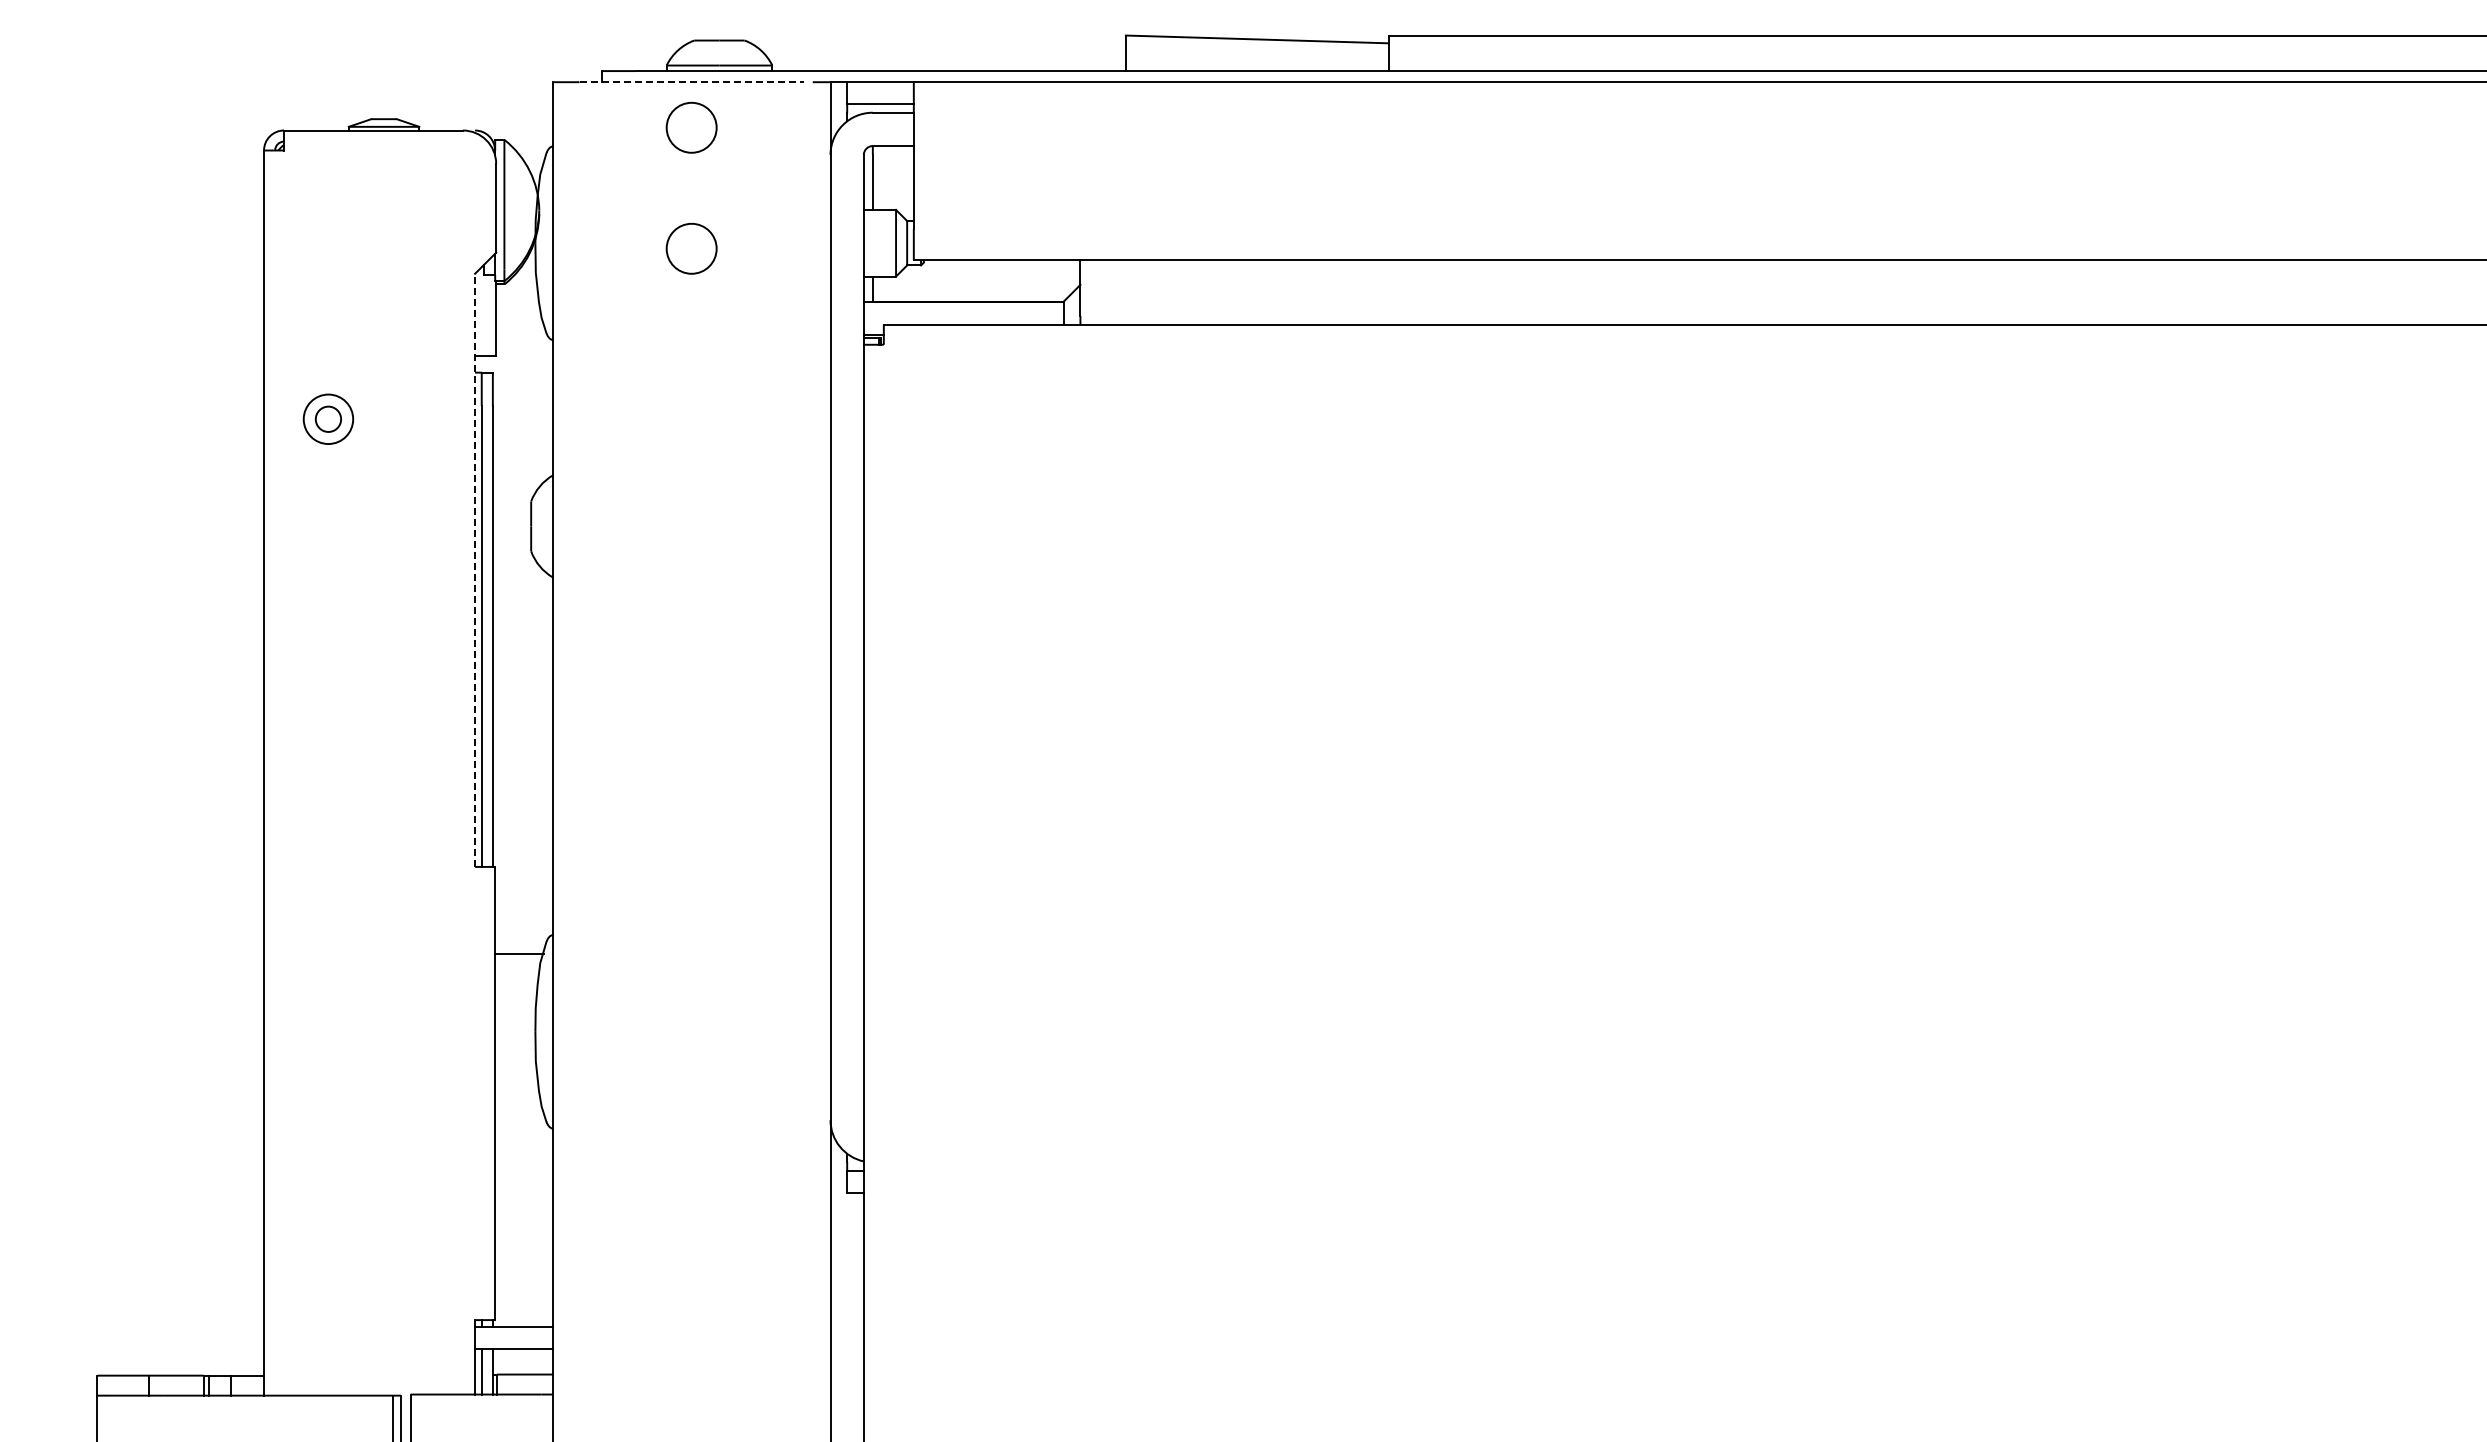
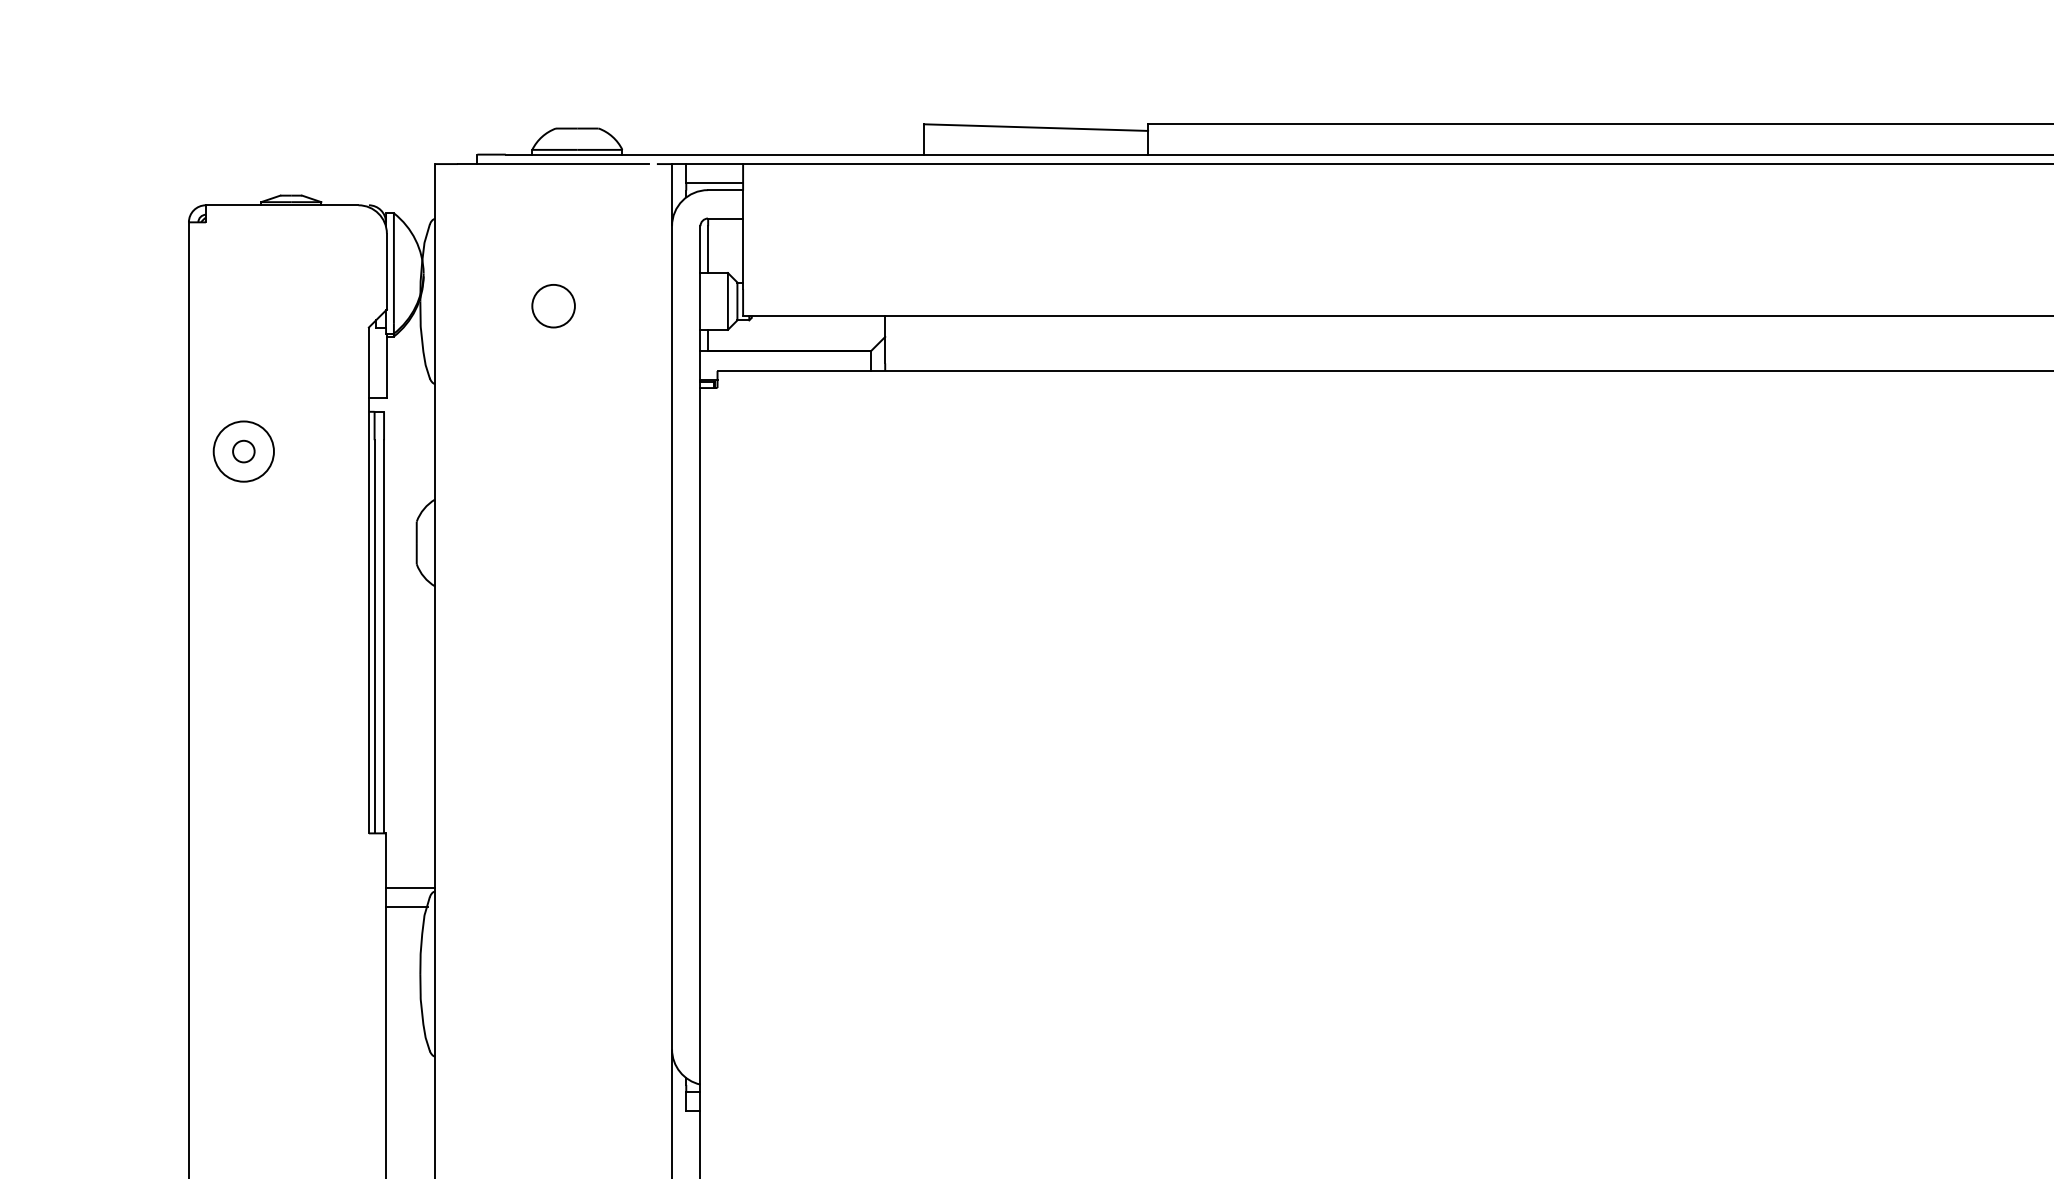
line: (692, 82) -> (554, 164), dashed -> solid
circle: (691, 127) -> (553, 202), removed
circle: (328, 418) -> (243, 450), size x1.43
line: (475, 570) -> (369, 580), dashed -> solid
line: (523, 931) -> (410, 888), added

